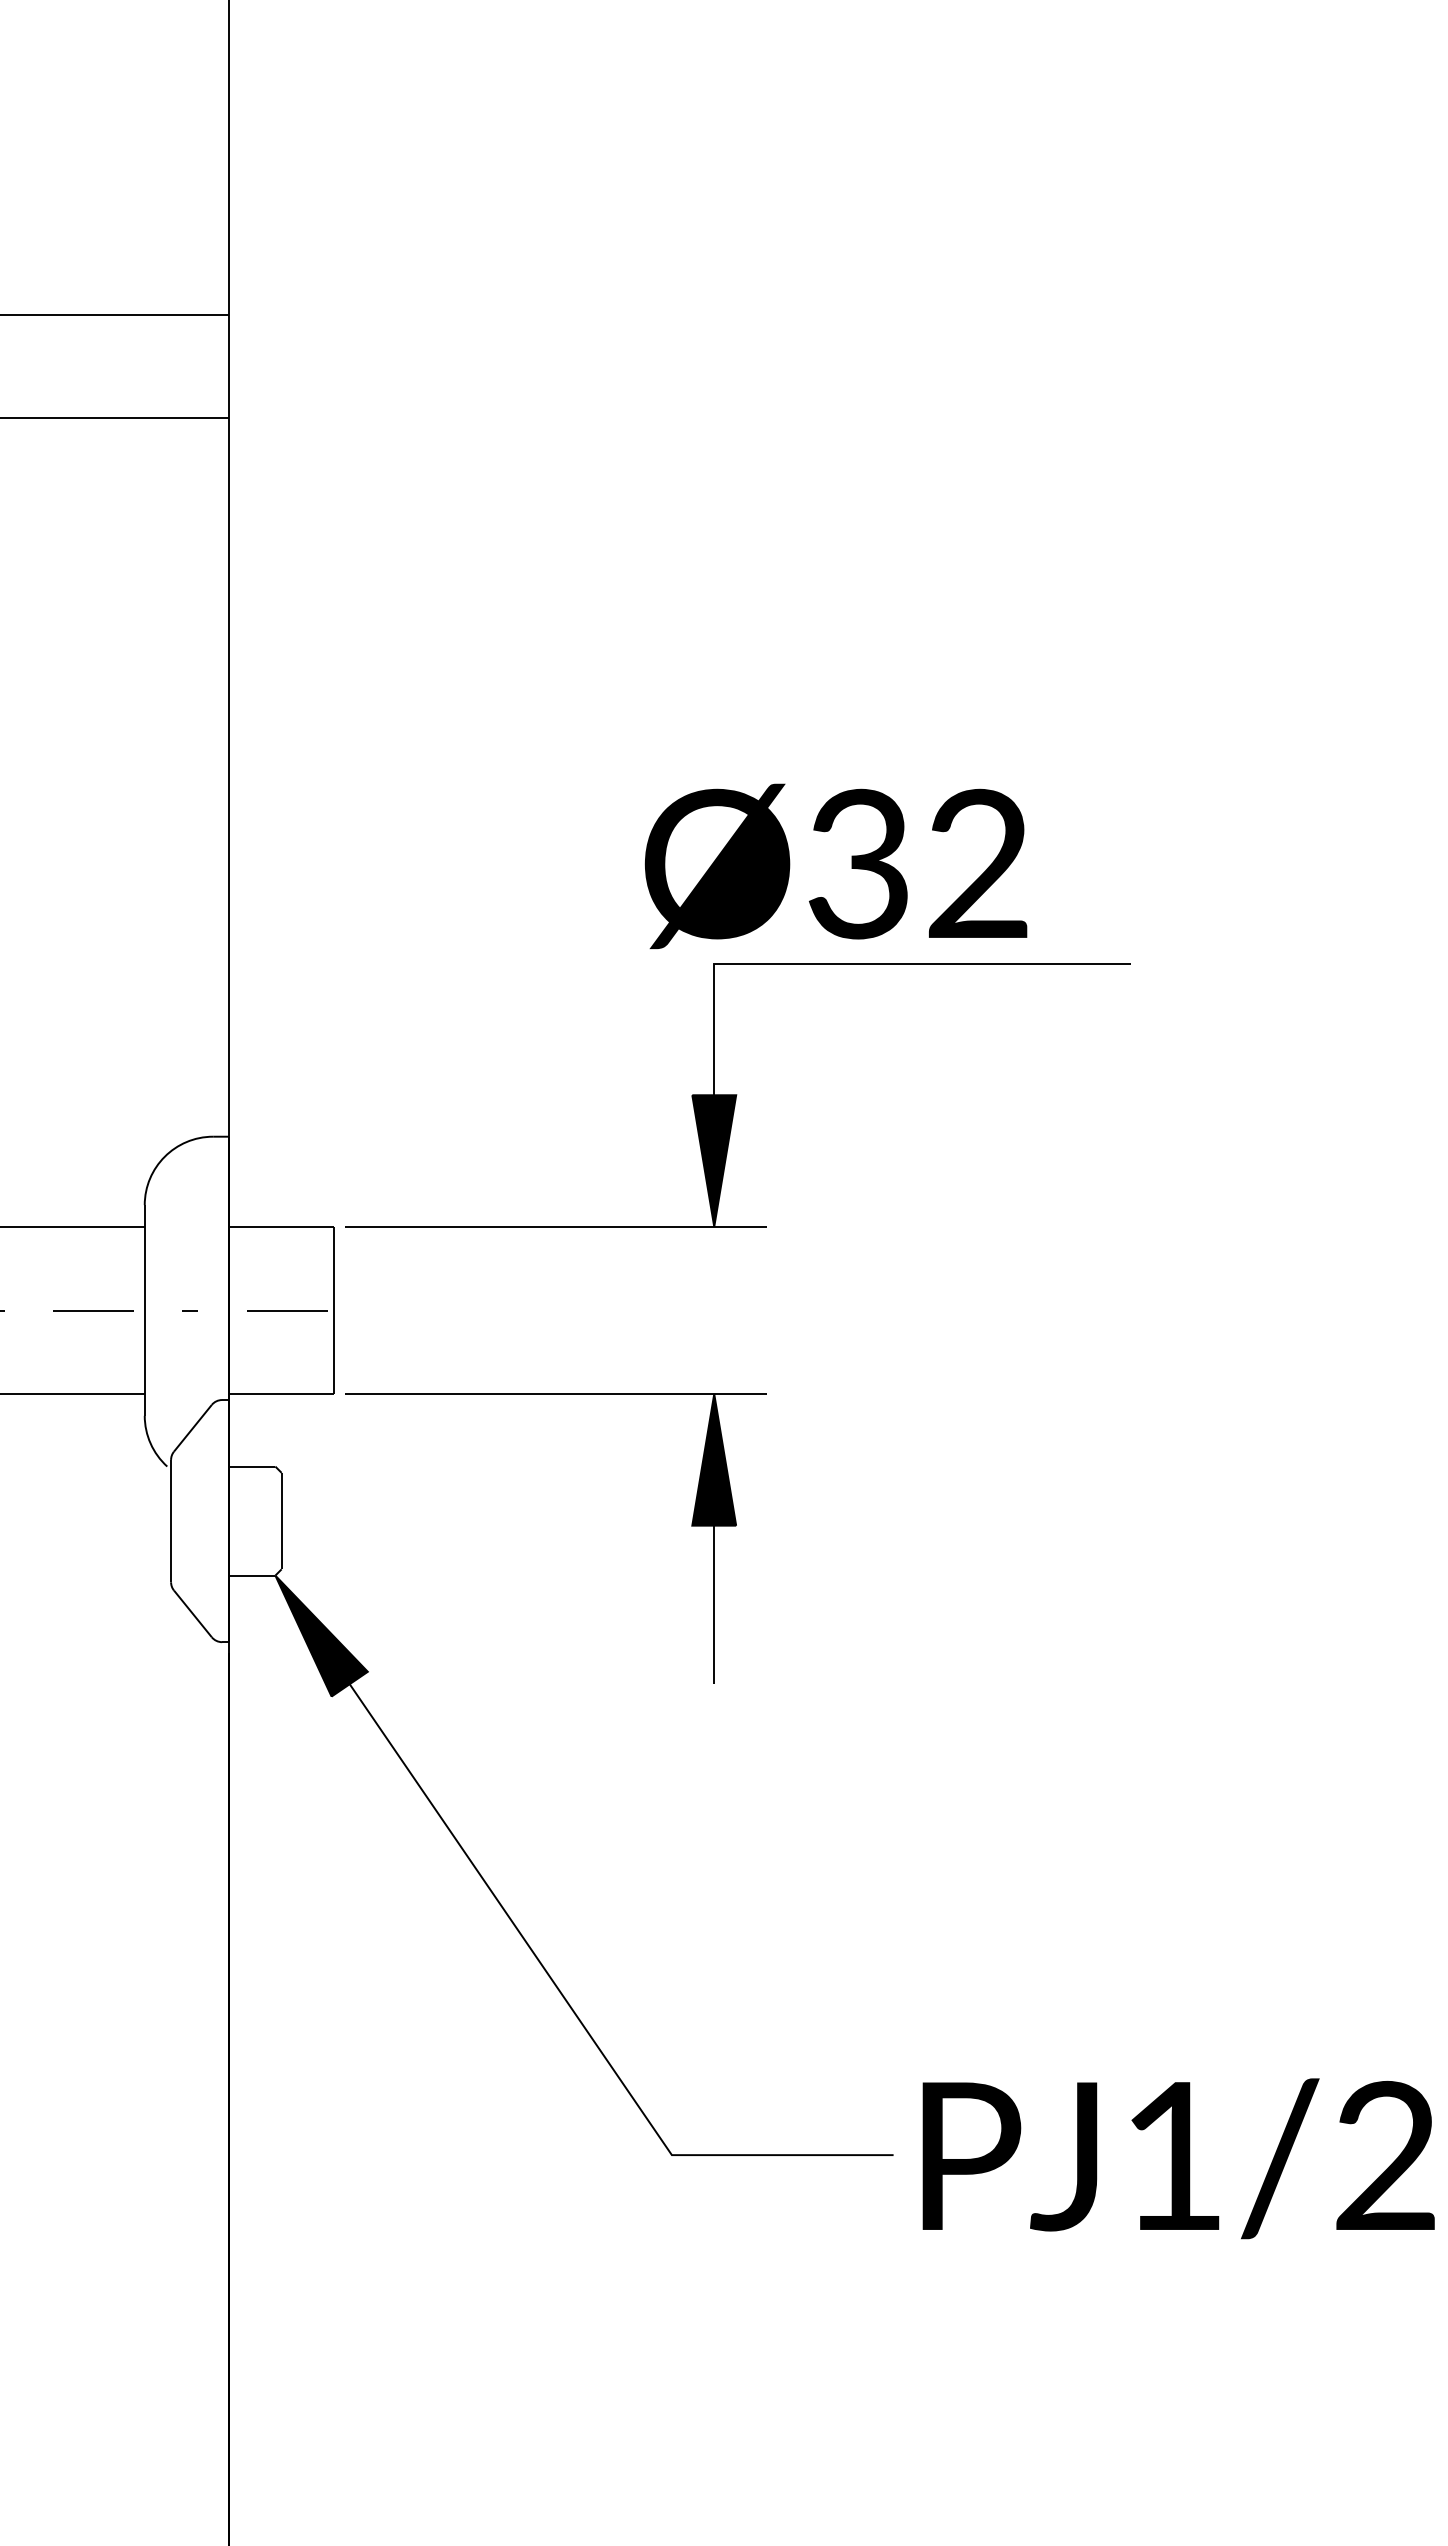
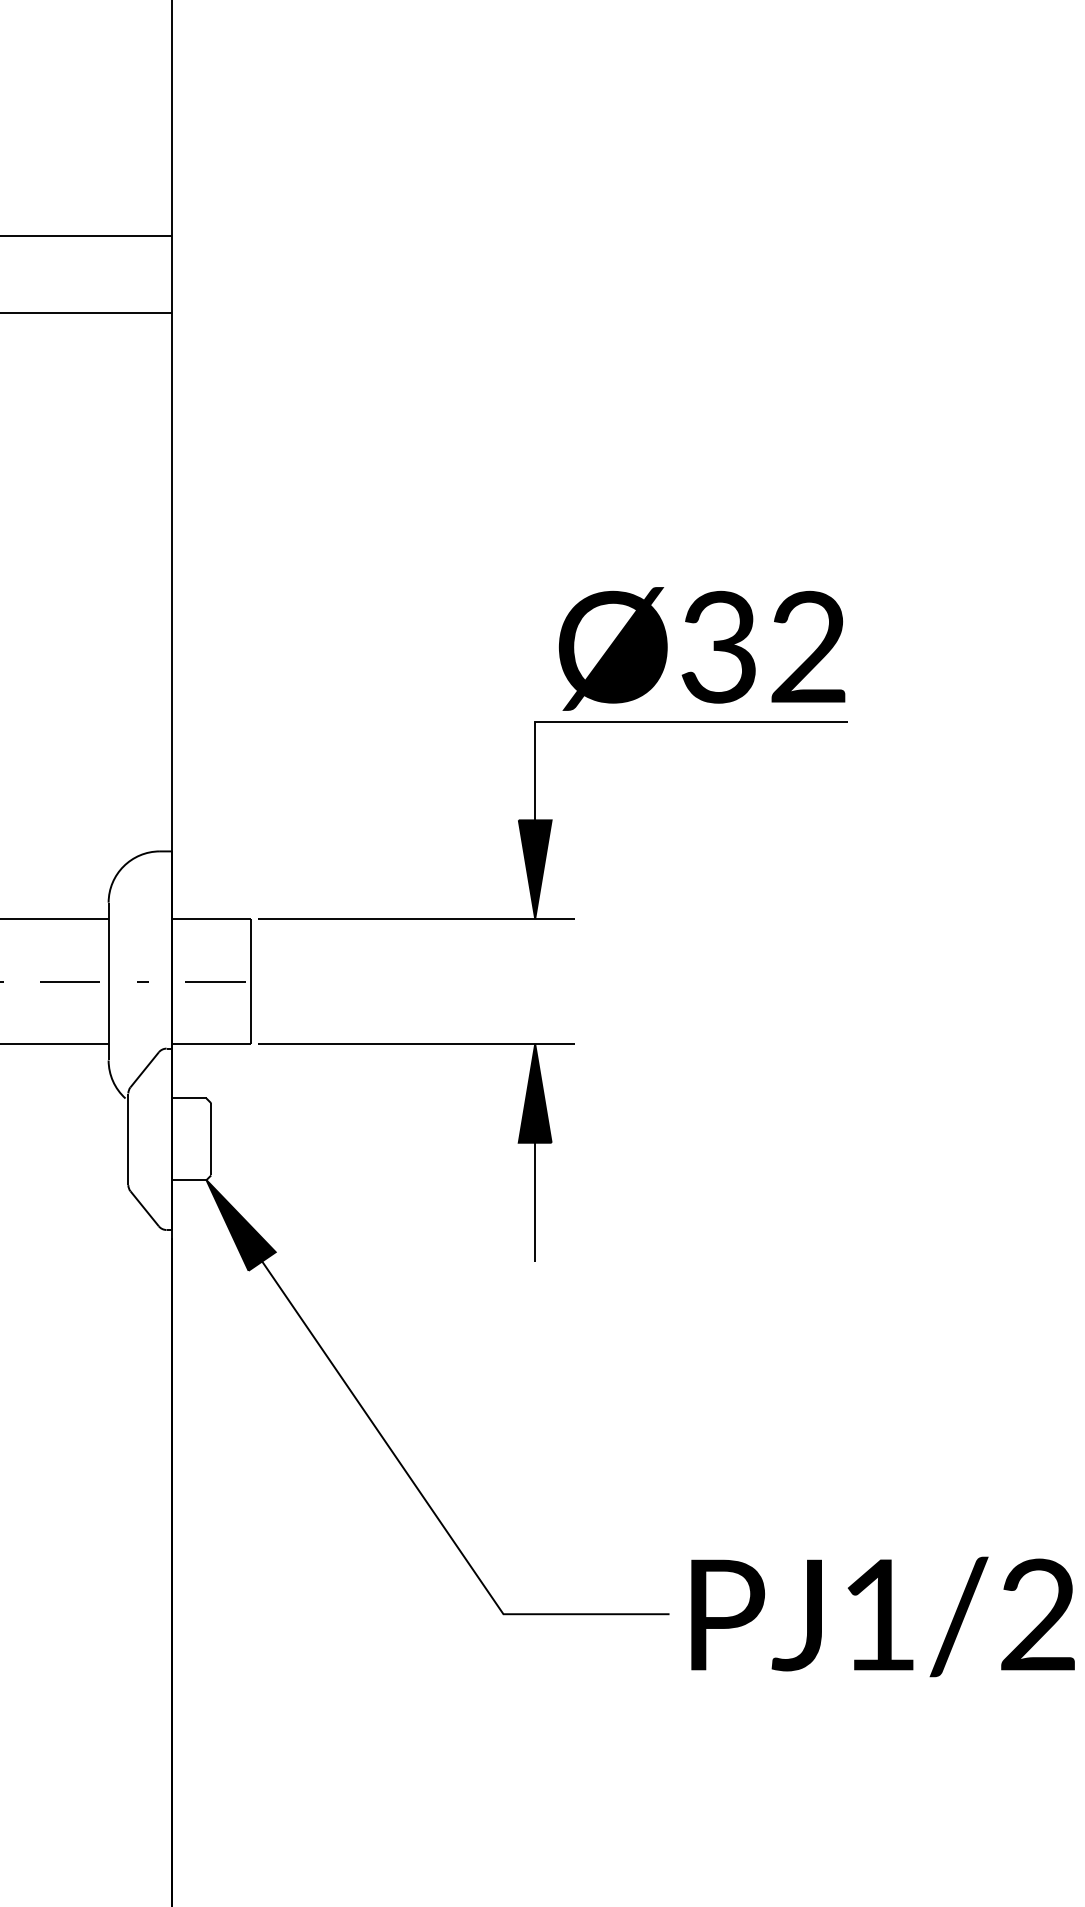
text: (835, 865) -> (701, 648), moved

